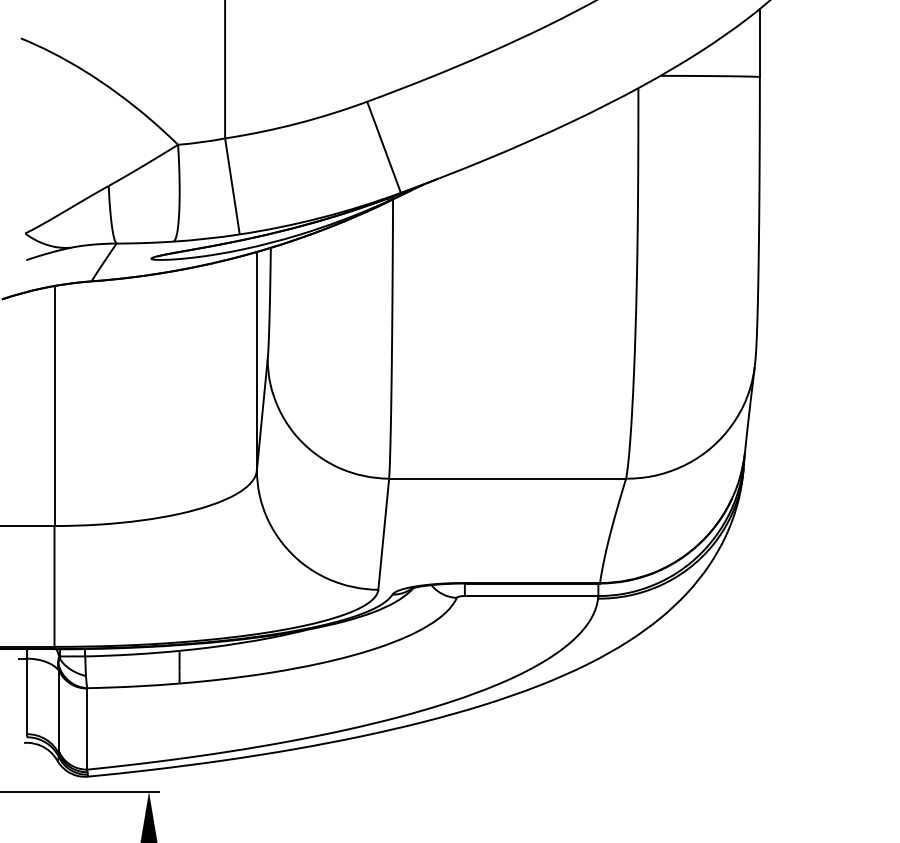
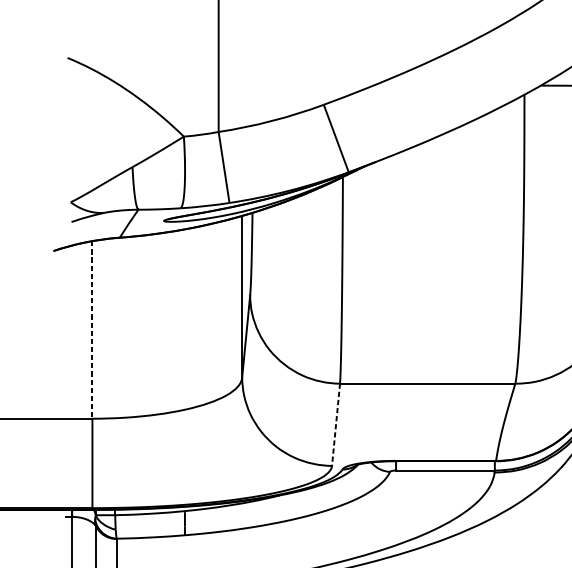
line: (54, 406) -> (92, 330), solid -> dashed
line: (383, 534) -> (335, 424), solid -> dashed

